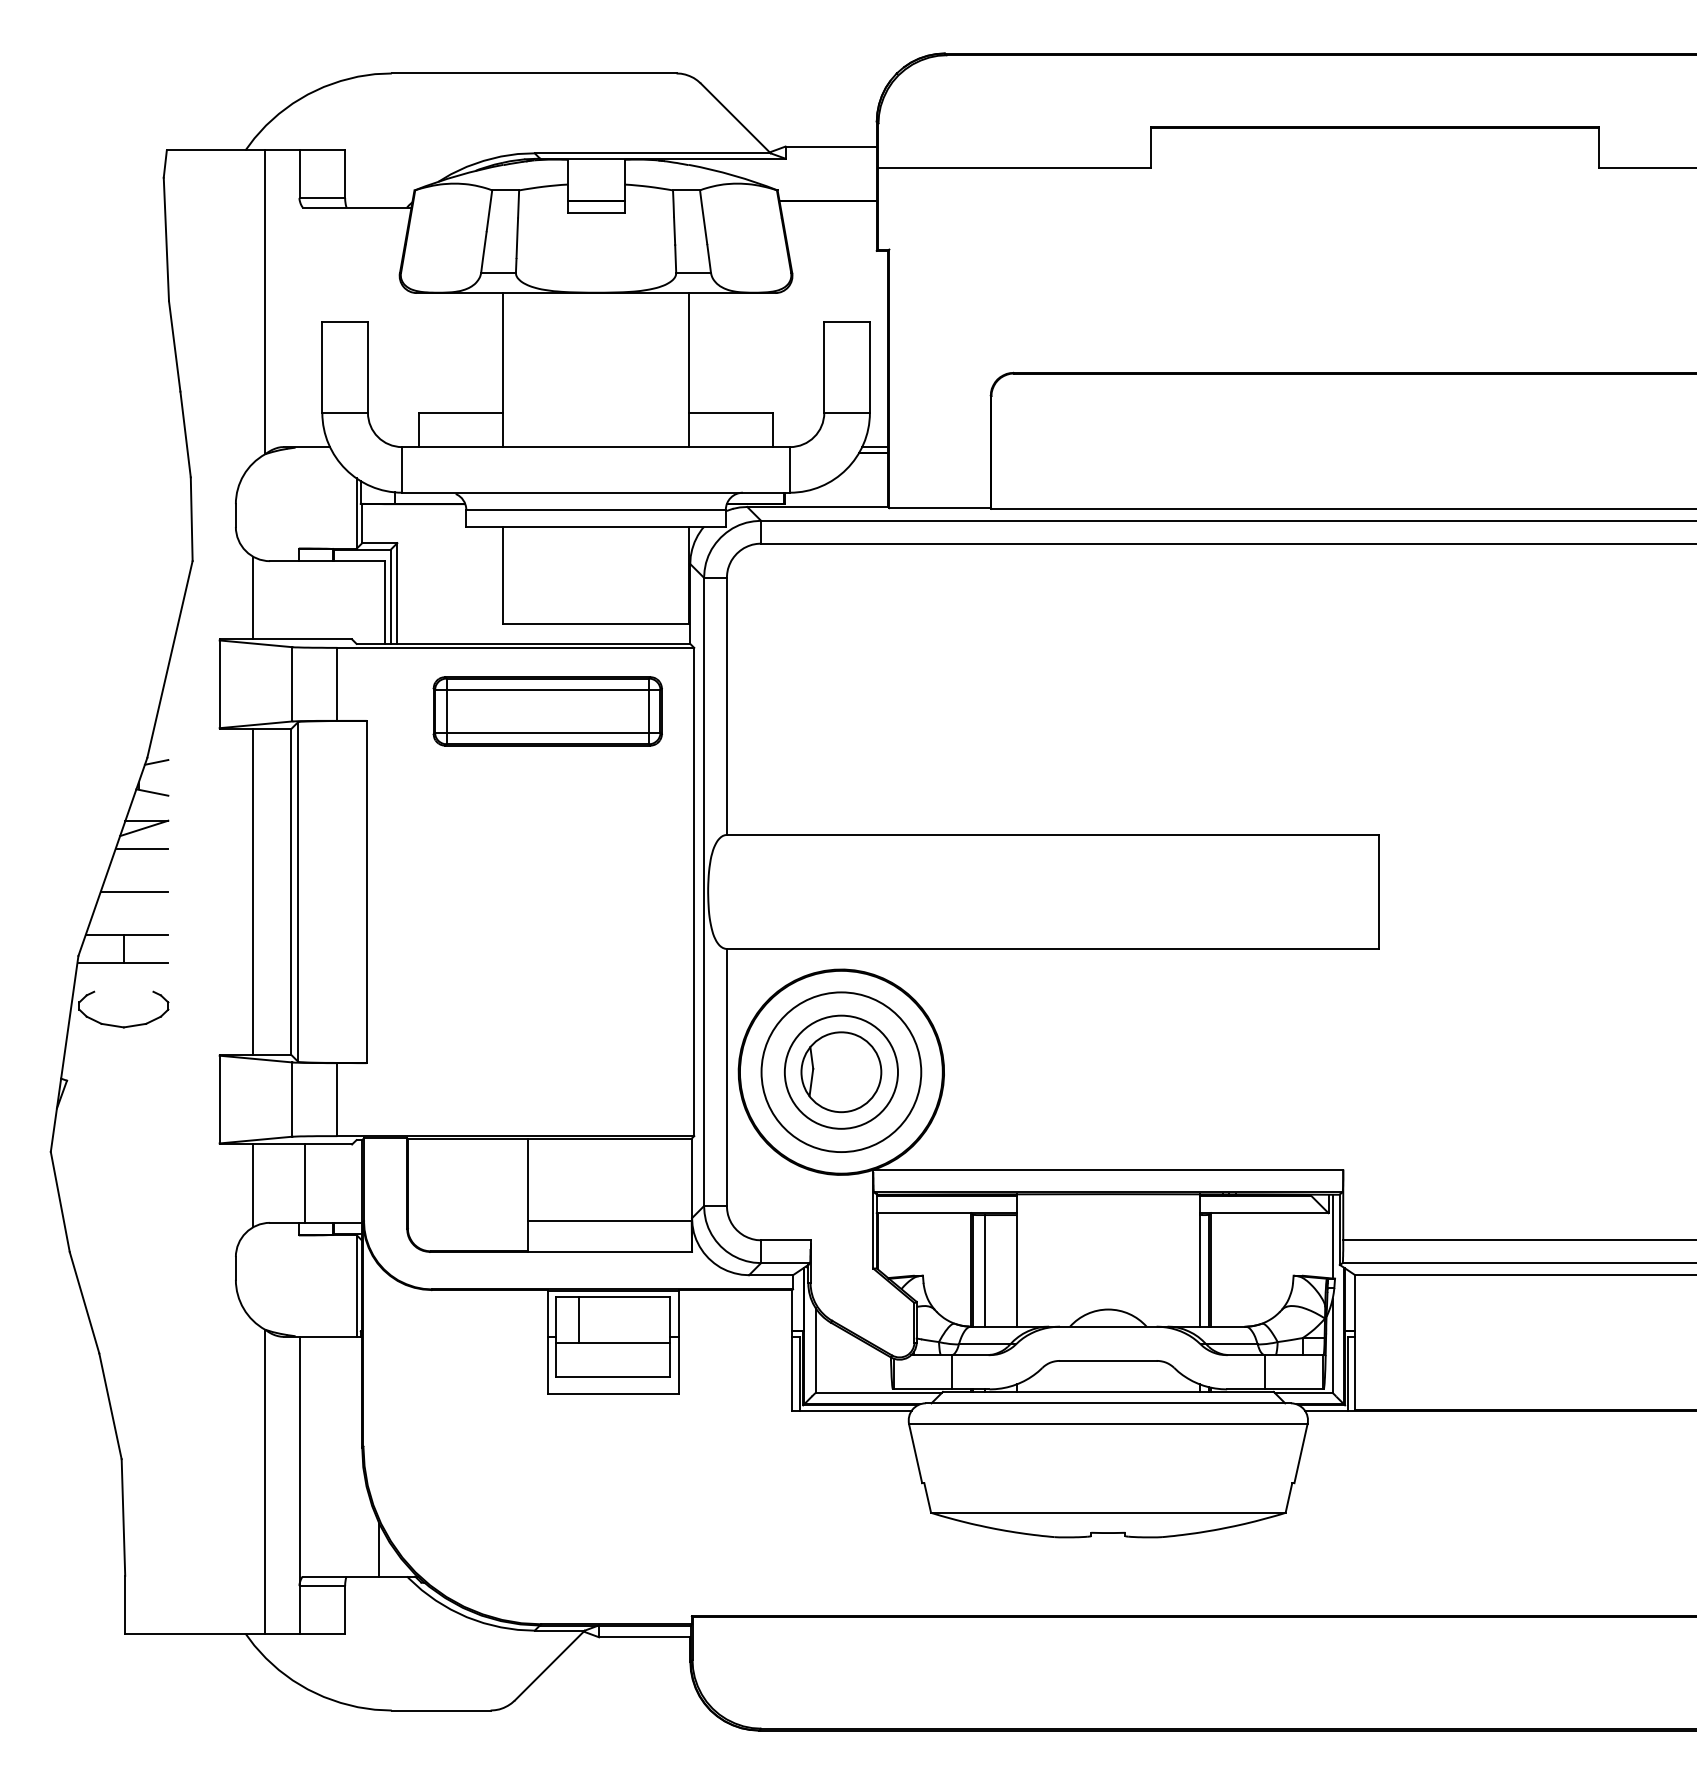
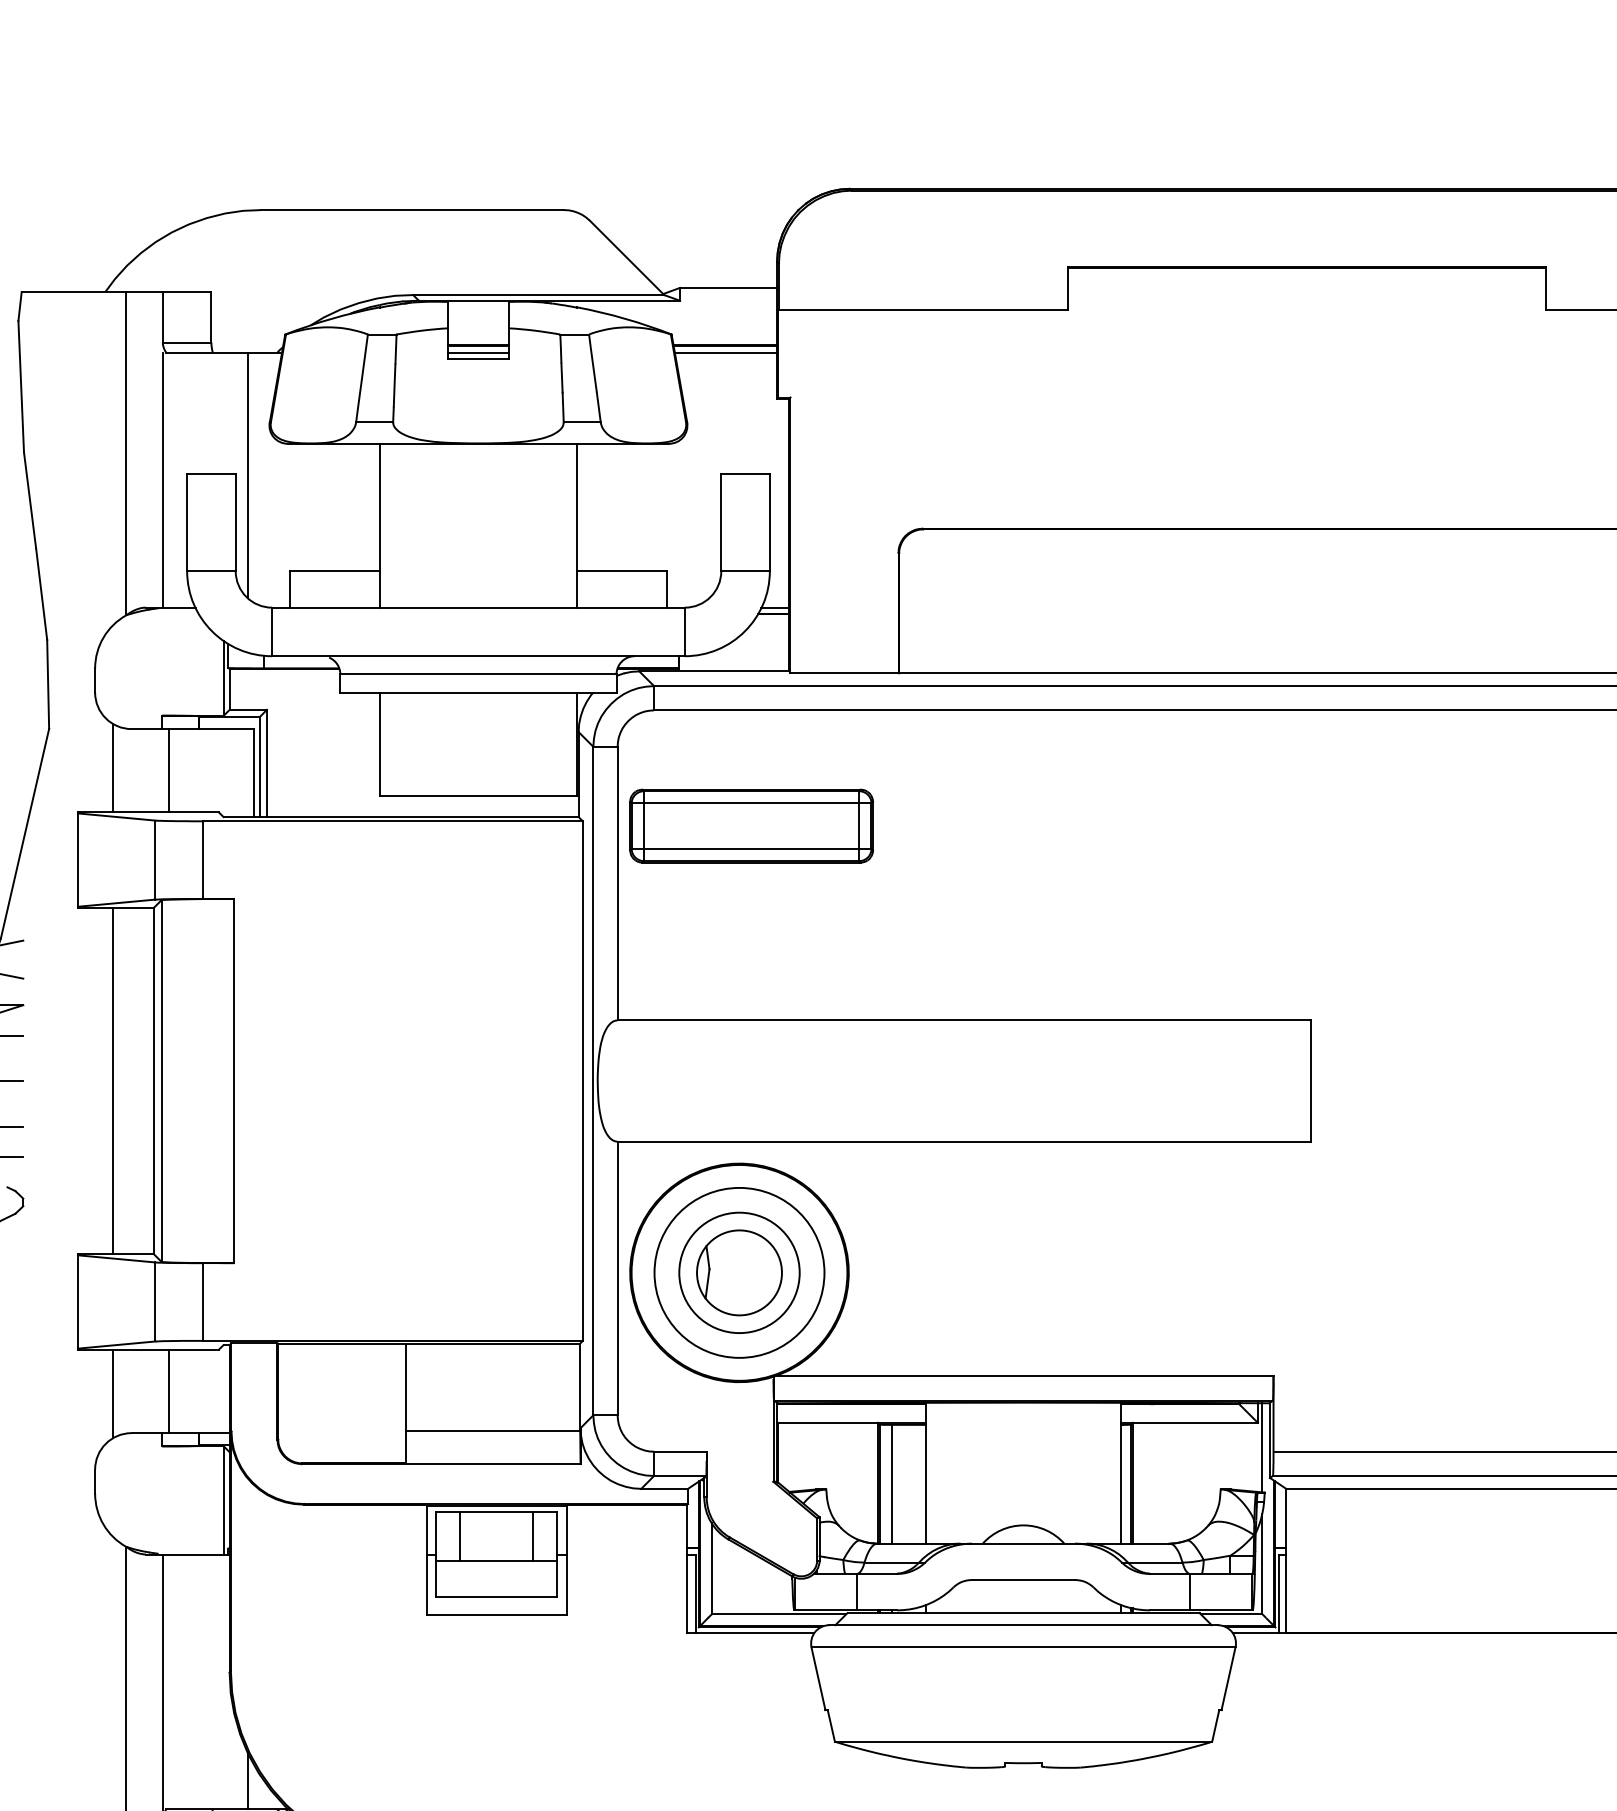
line: (595, 207) -> (477, 352), added
line: (828, 207) -> (725, 352), added
line: (379, 322) -> (247, 475), added
line: (299, 327) -> (162, 480), added
line: (305, 600) -> (169, 770), added
part: (547, 711) -> (751, 826), moved
line: (647, 1319) -> (533, 1535), added

